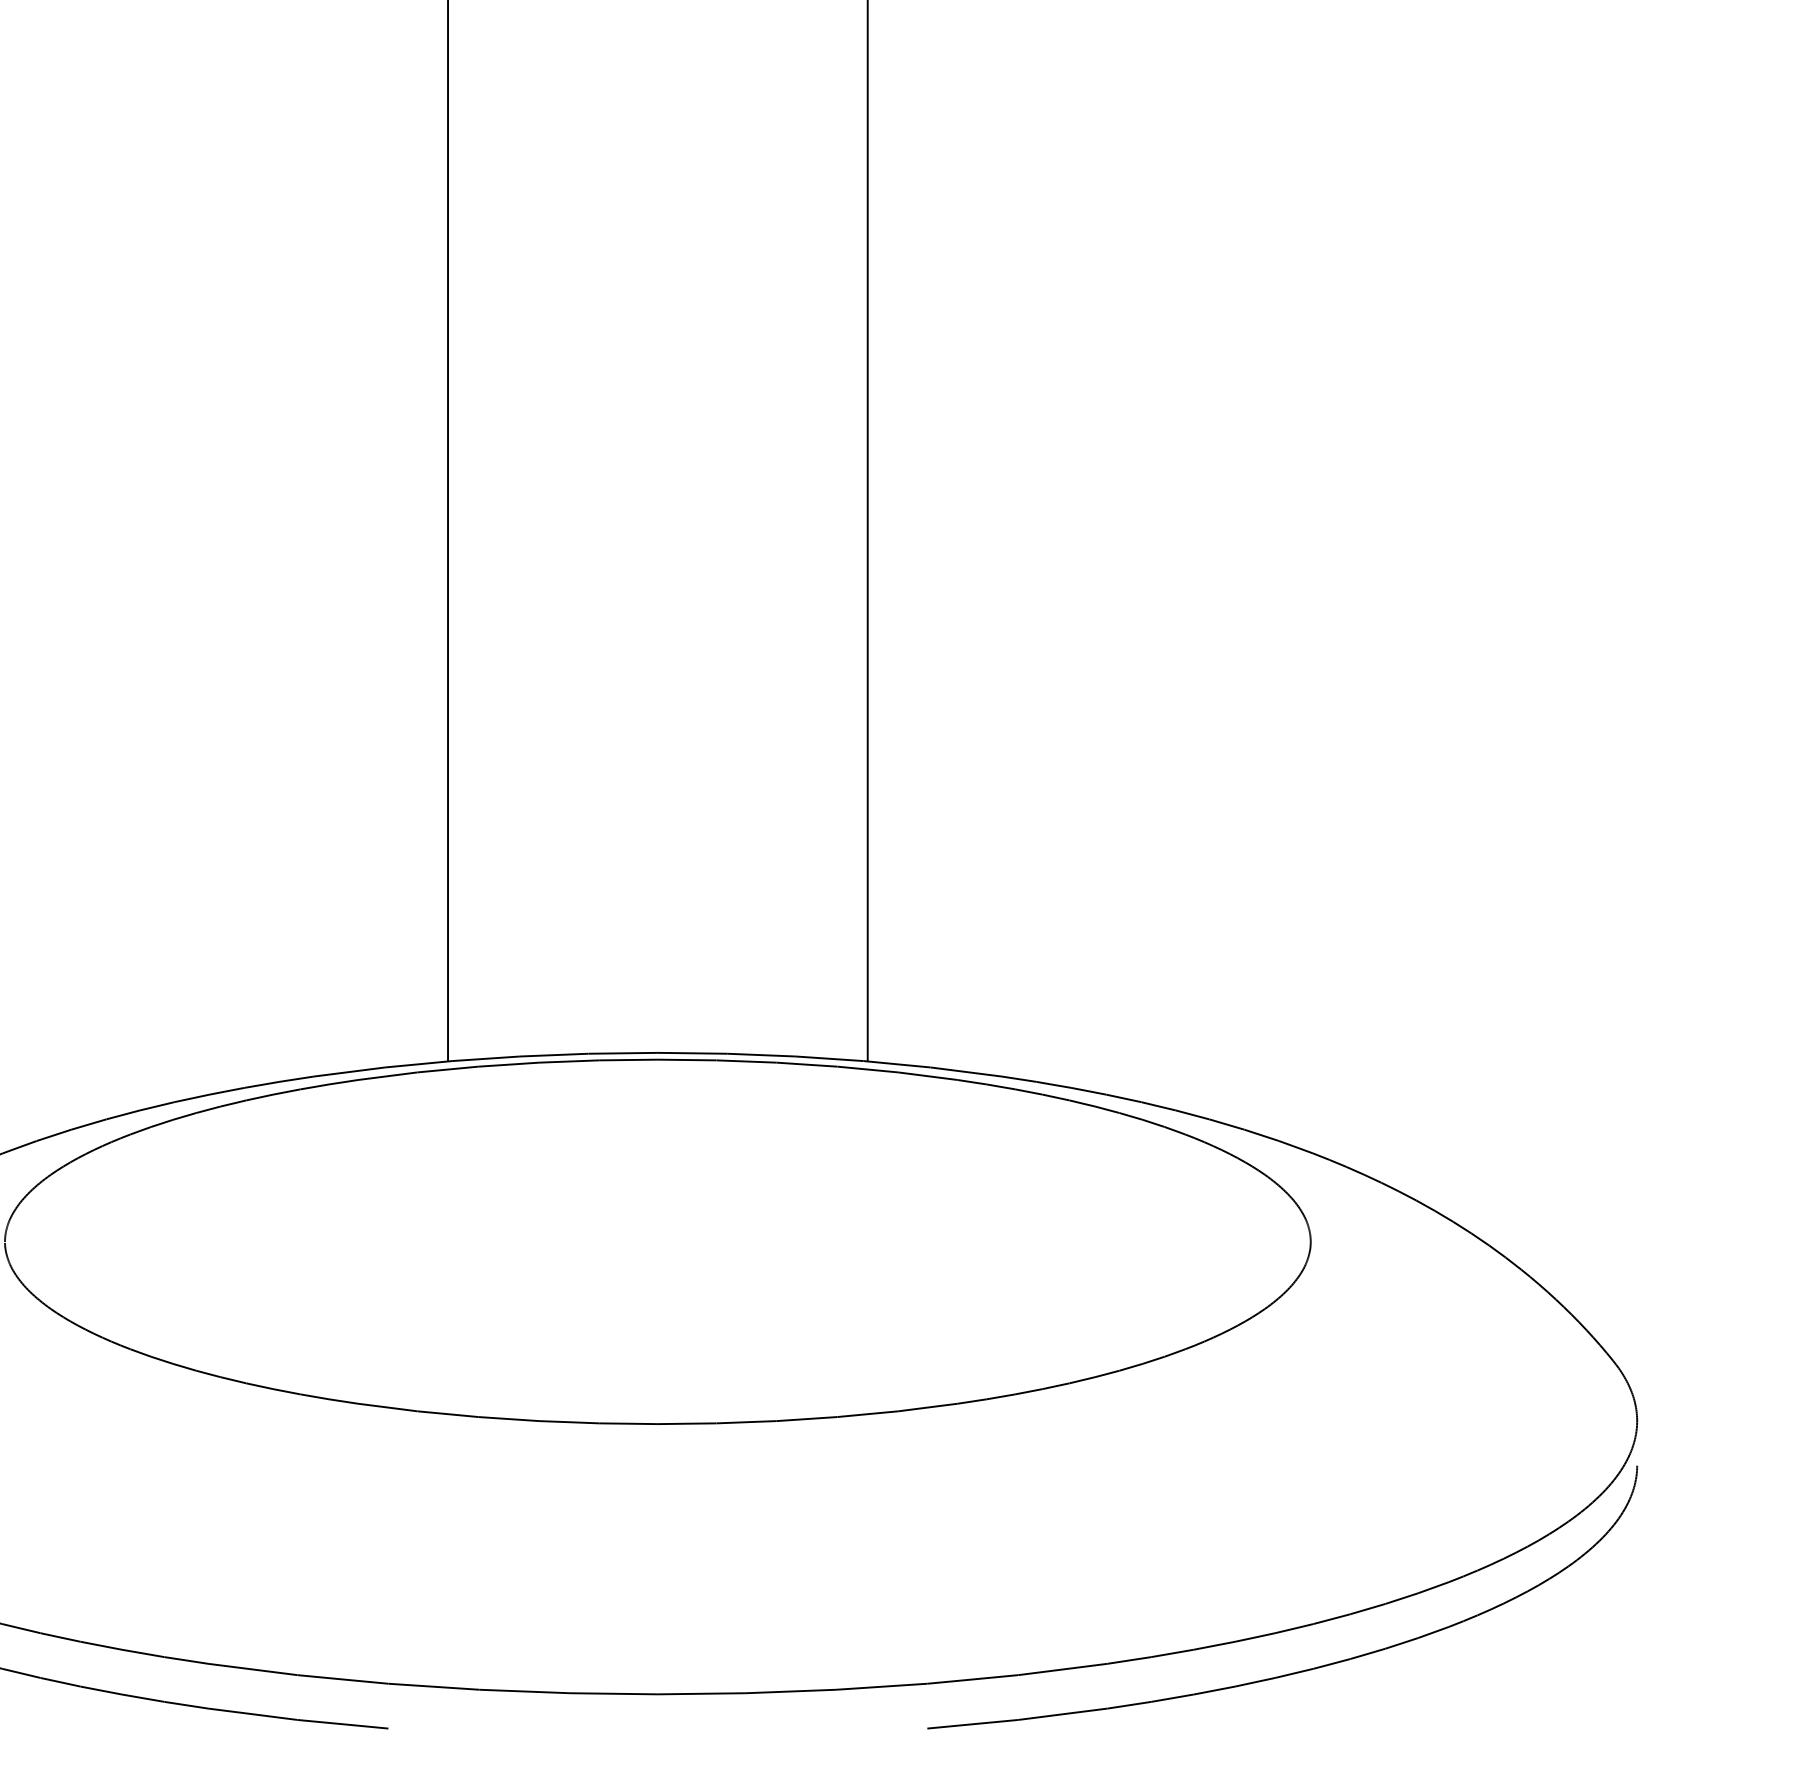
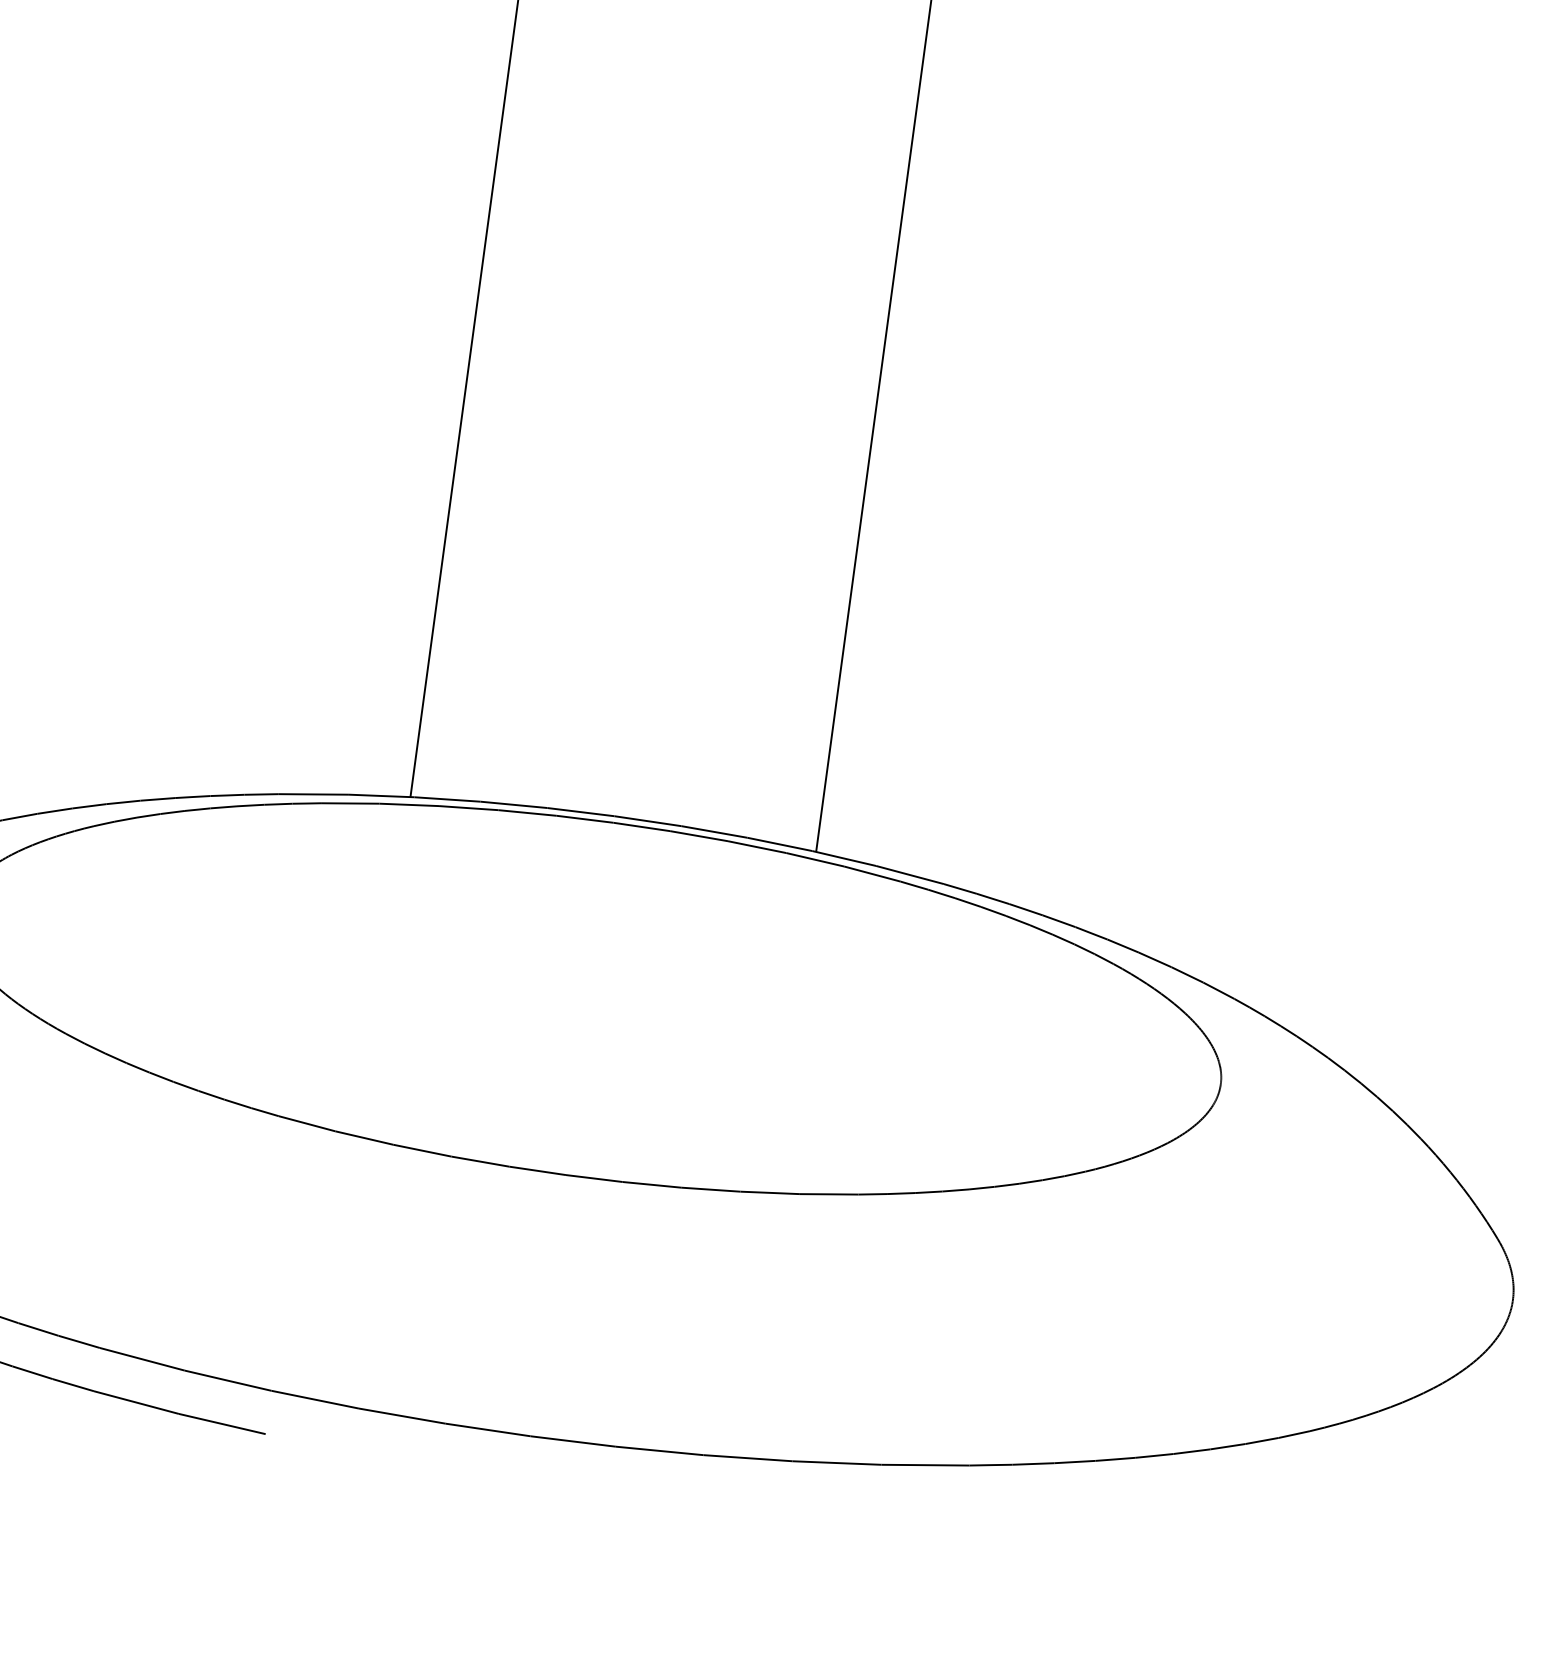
part: (1301, 1670) -> (1155, 1497), removed

